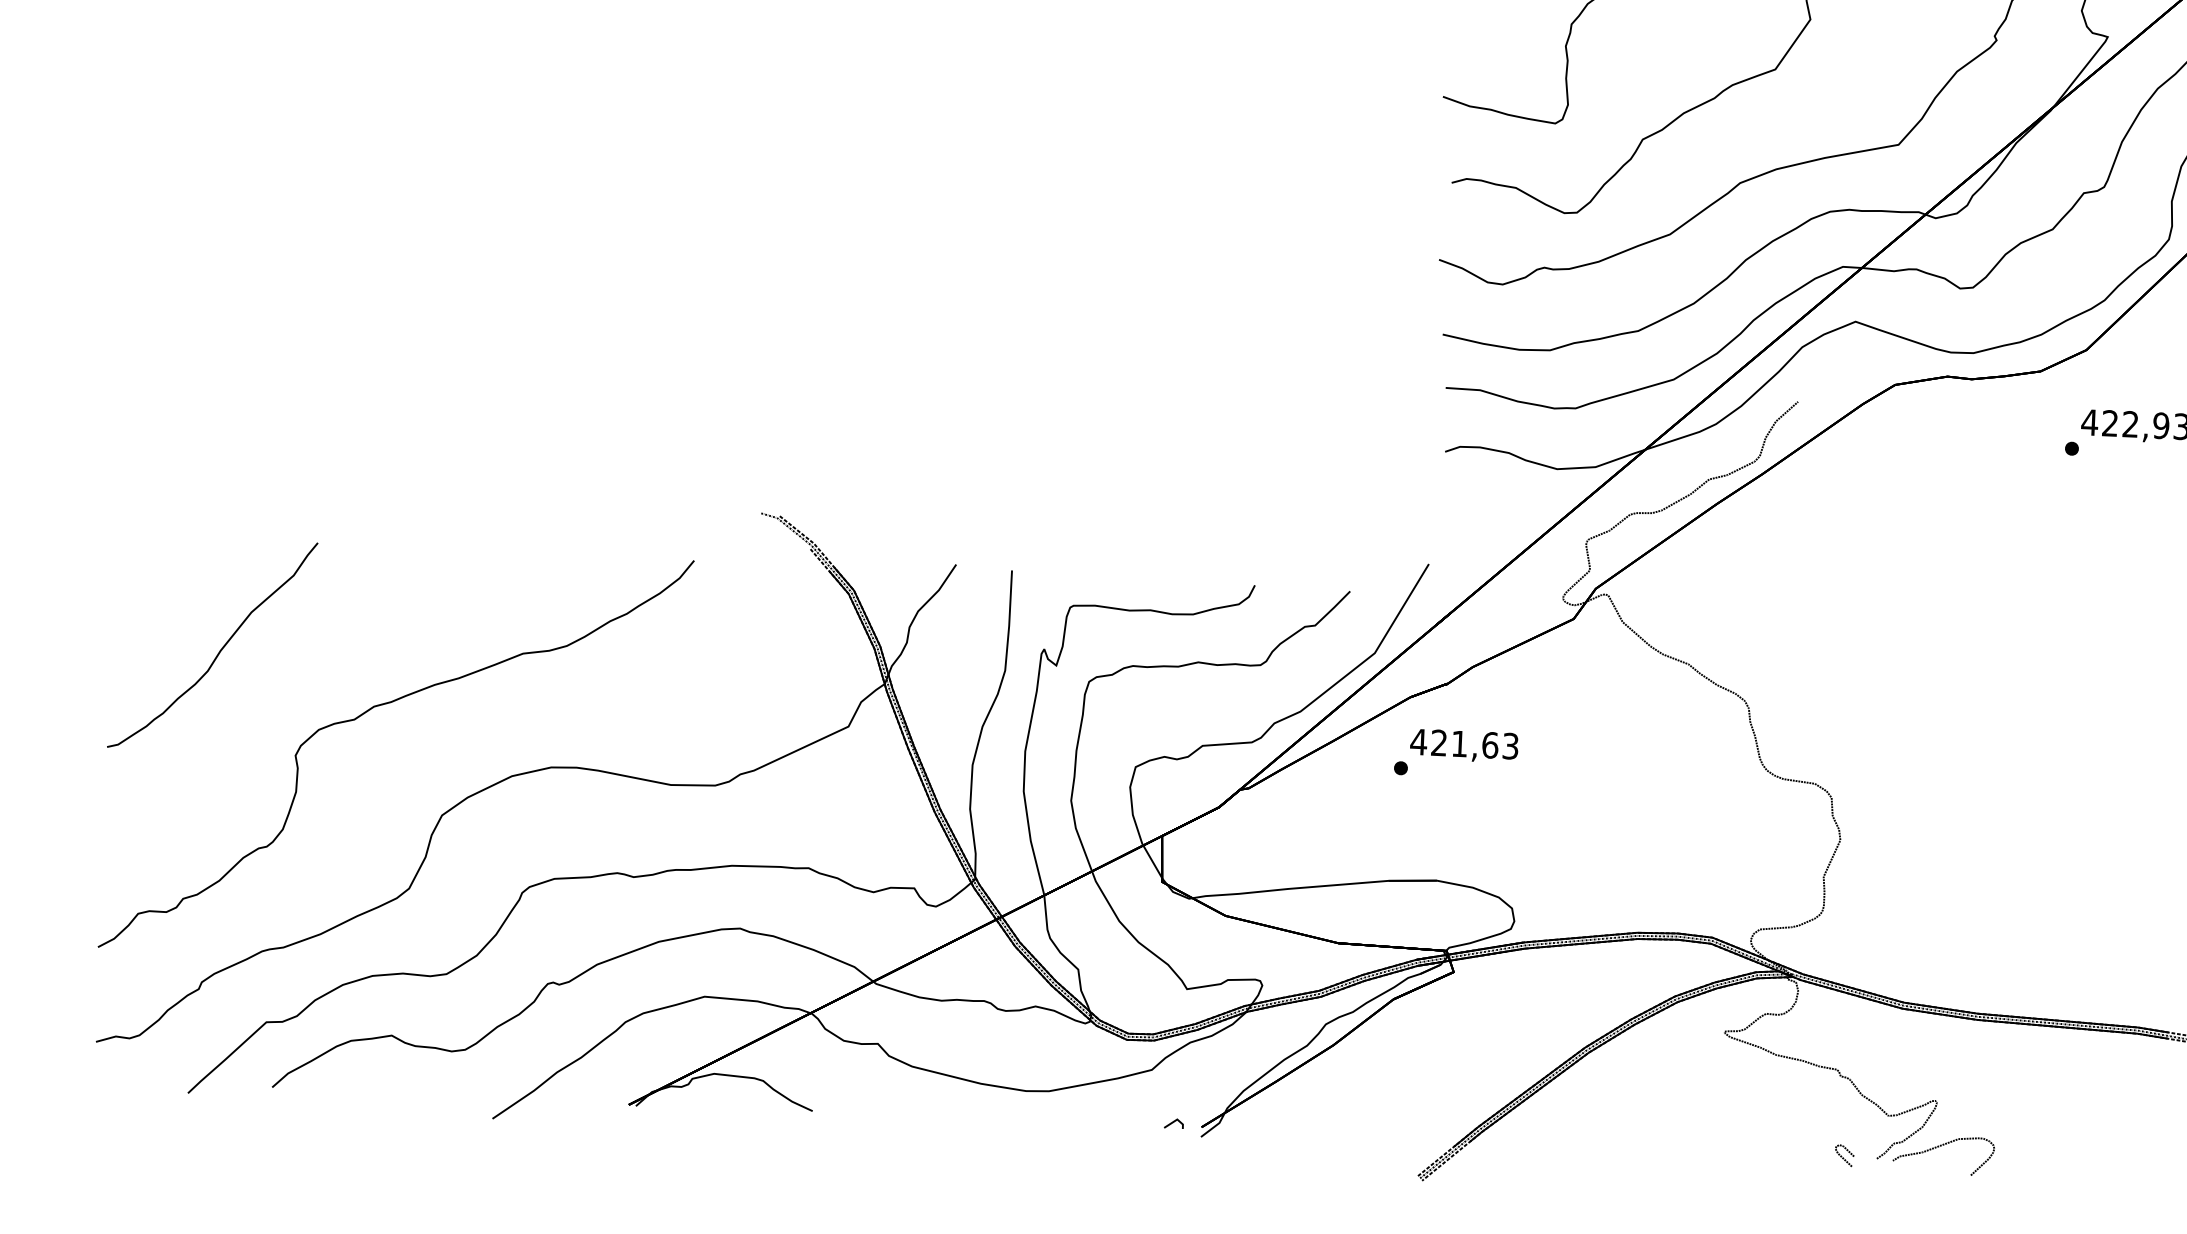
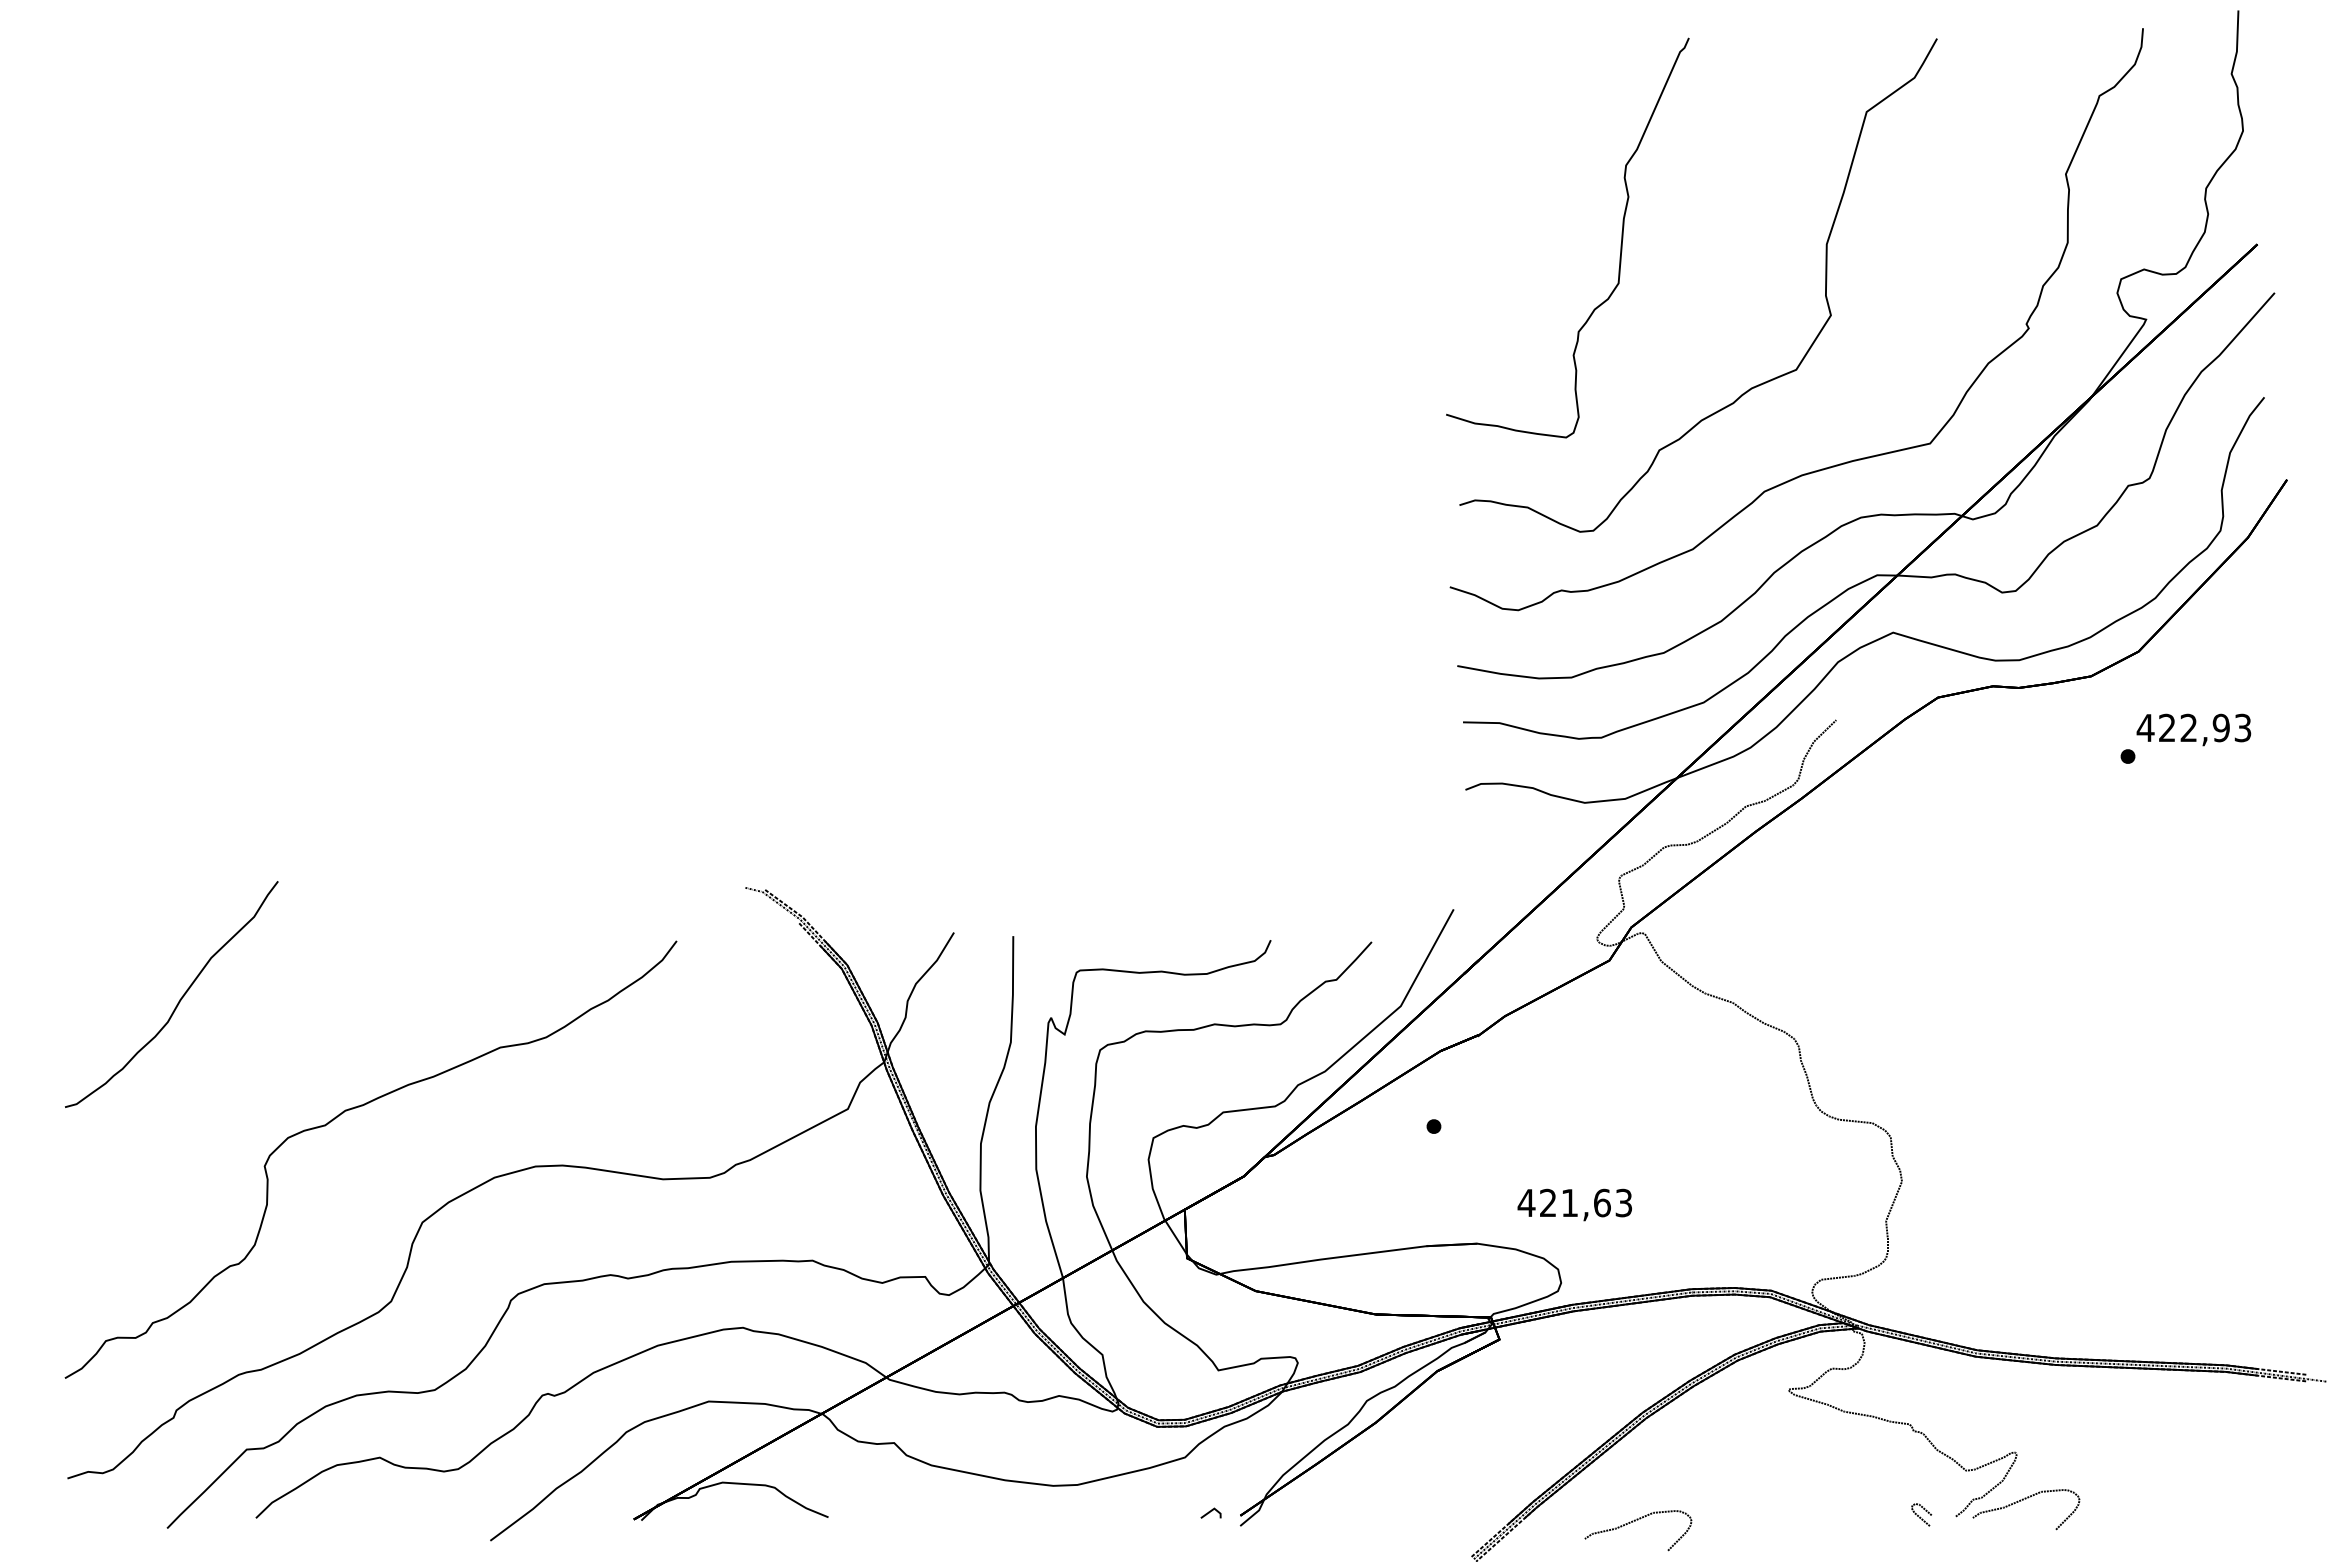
curve: (219, 650) -> (179, 999), moved
text: (1463, 745) -> (1574, 1204), moved
curve: (1572, 1150) -> (1633, 1522), added

